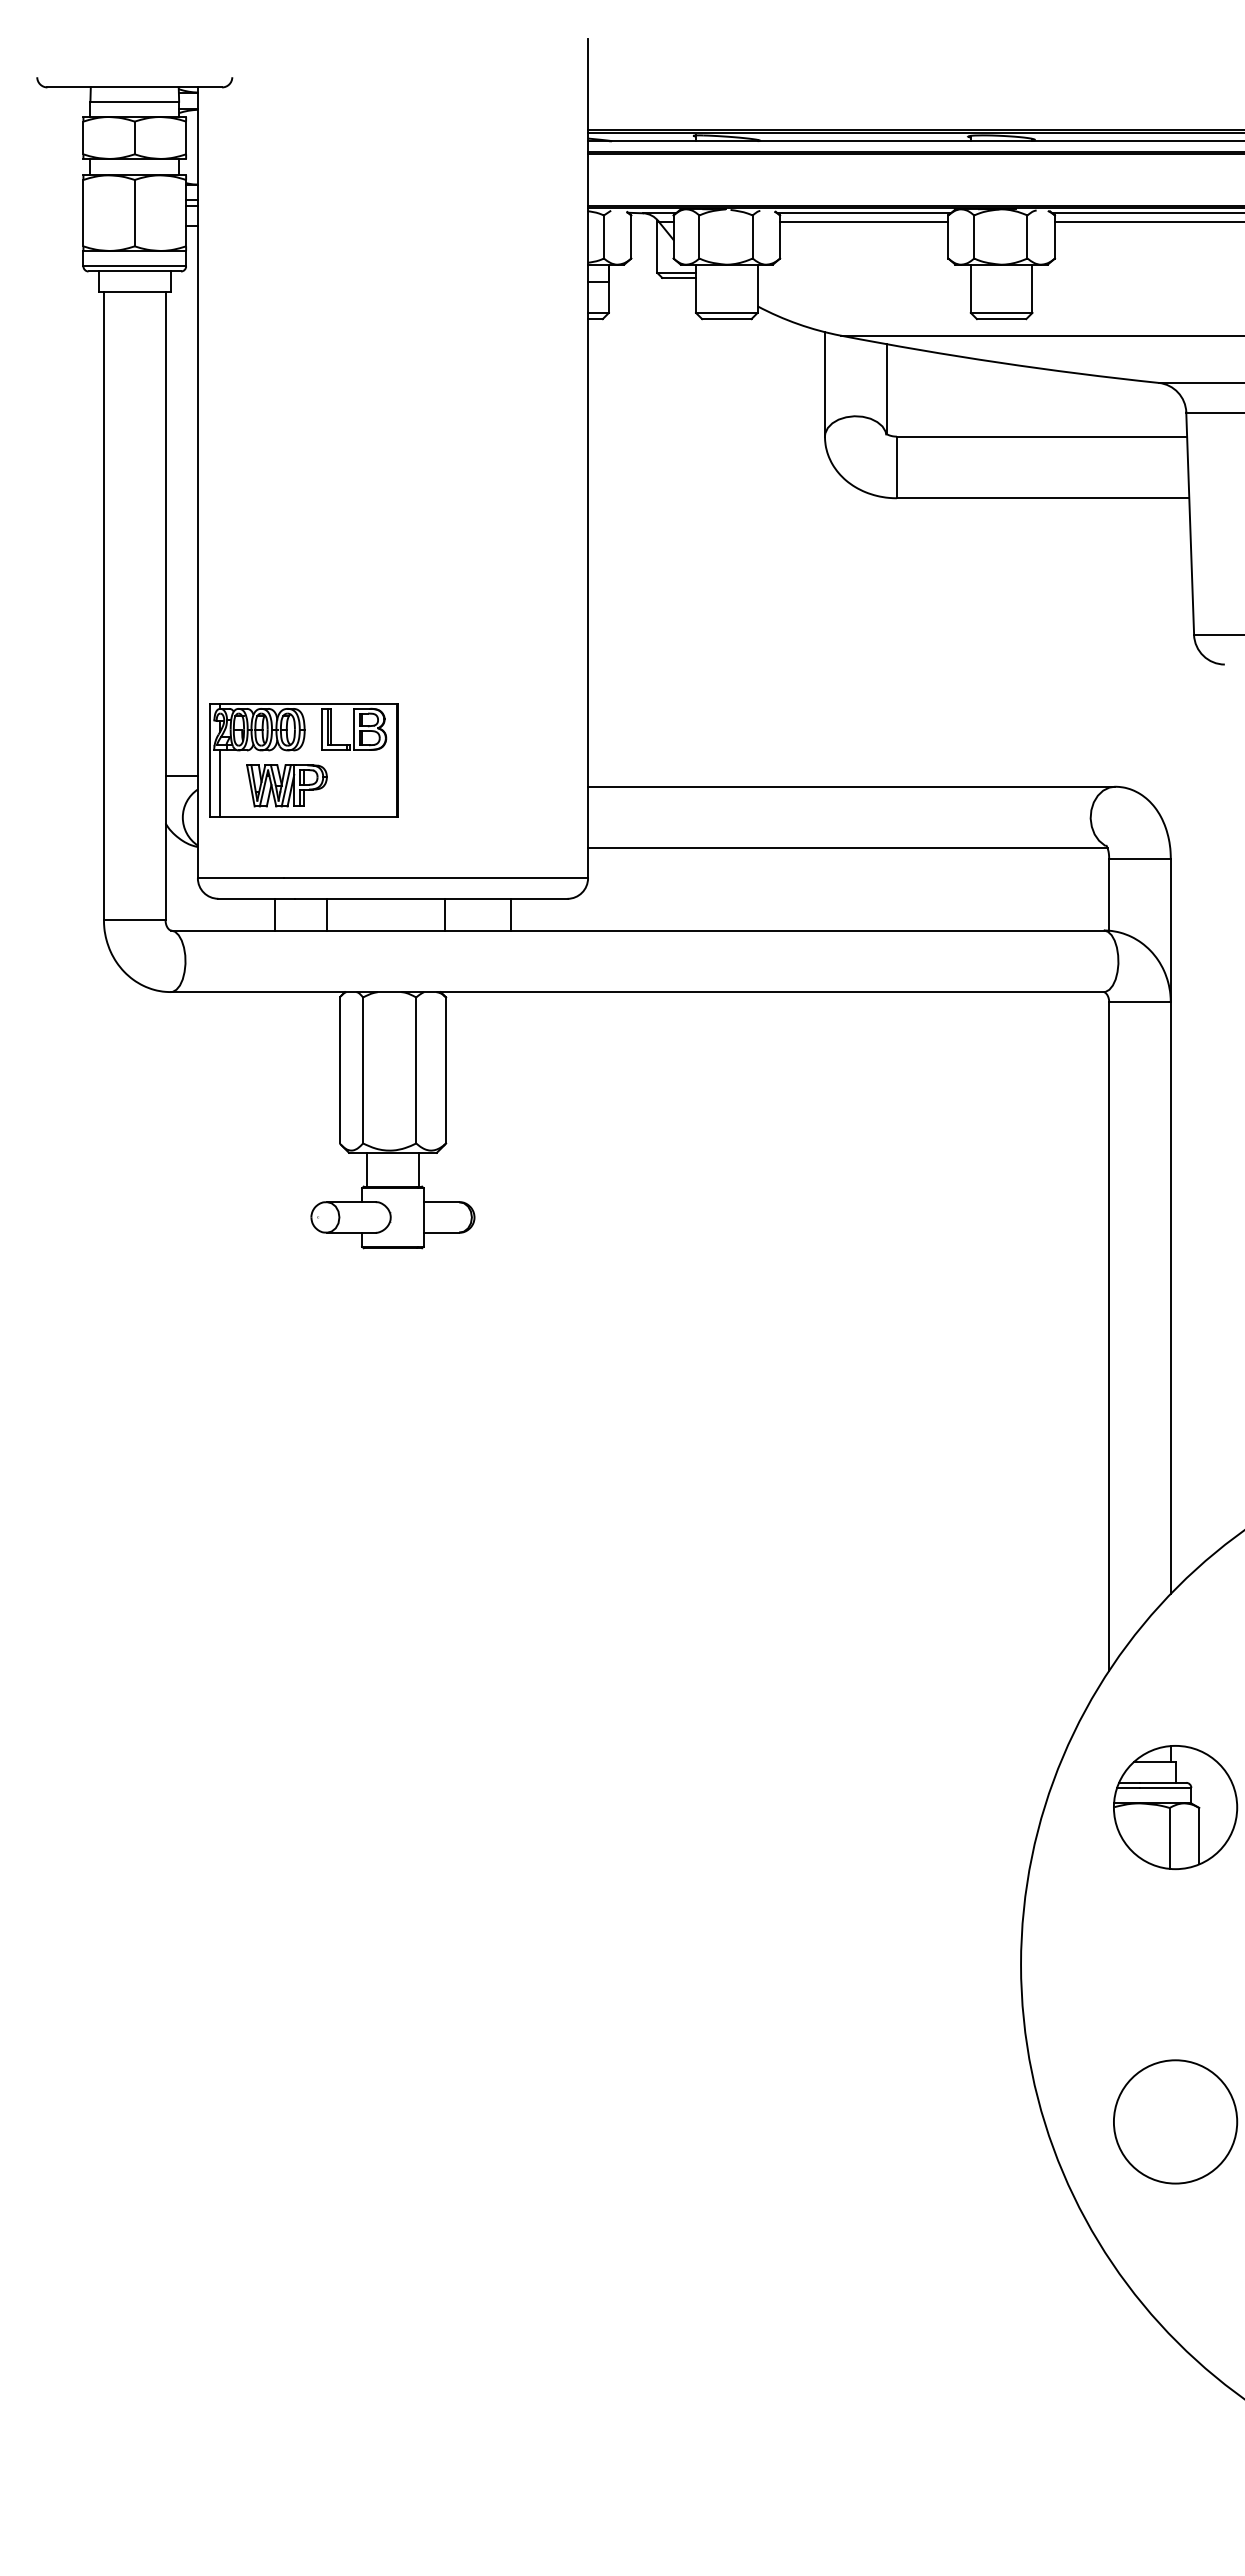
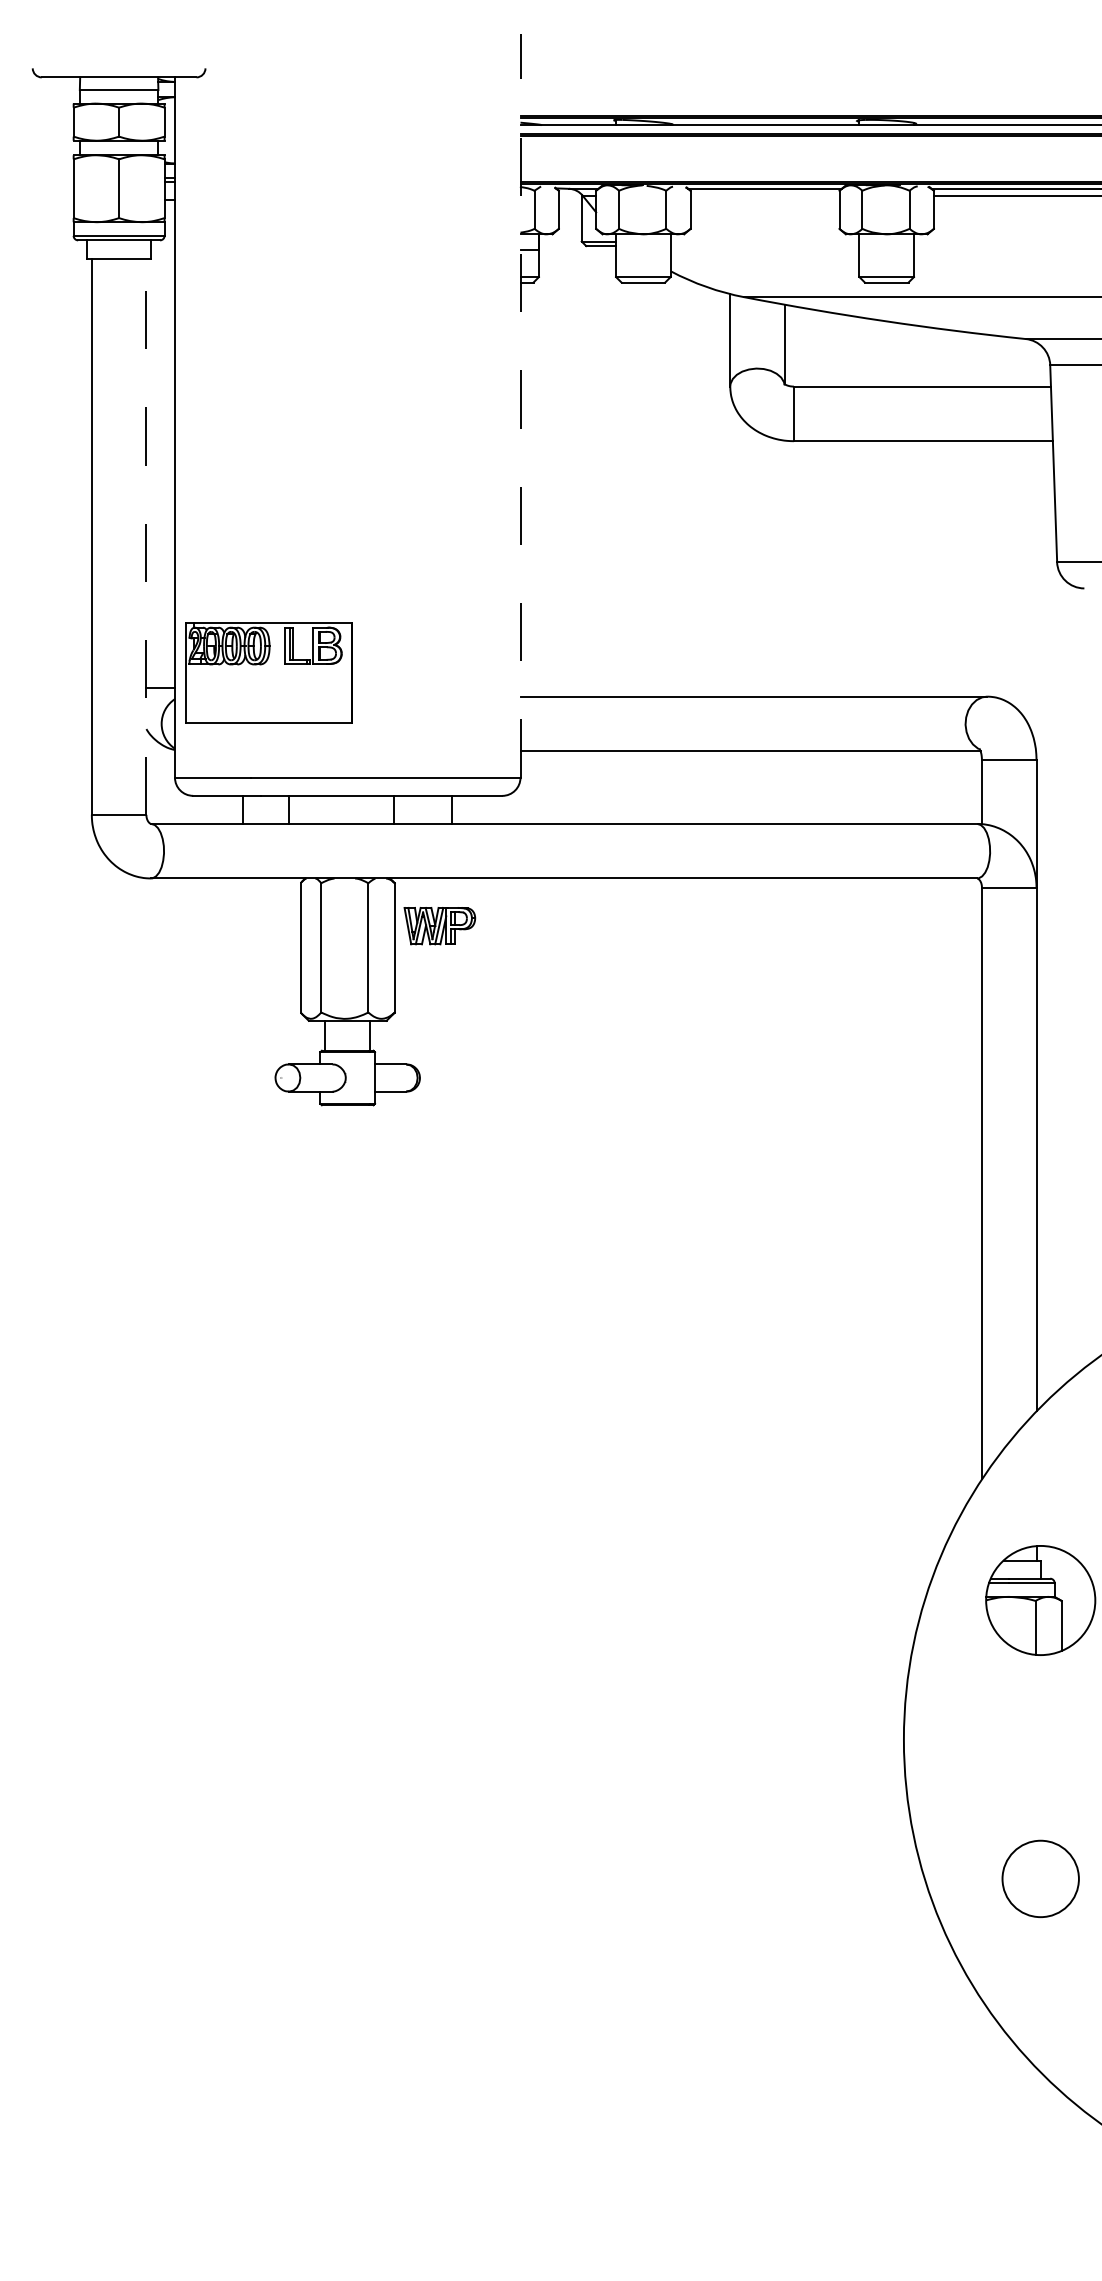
line: (864, 221) -> (765, 196), removed
line: (588, 458) -> (520, 405), solid -> dashed
line: (165, 605) -> (146, 536), solid -> dashed
line: (219, 782) -> (194, 692), removed
part: (286, 785) -> (439, 925), moved
circle: (1175, 2121) -> (1040, 1878), size x0.7

